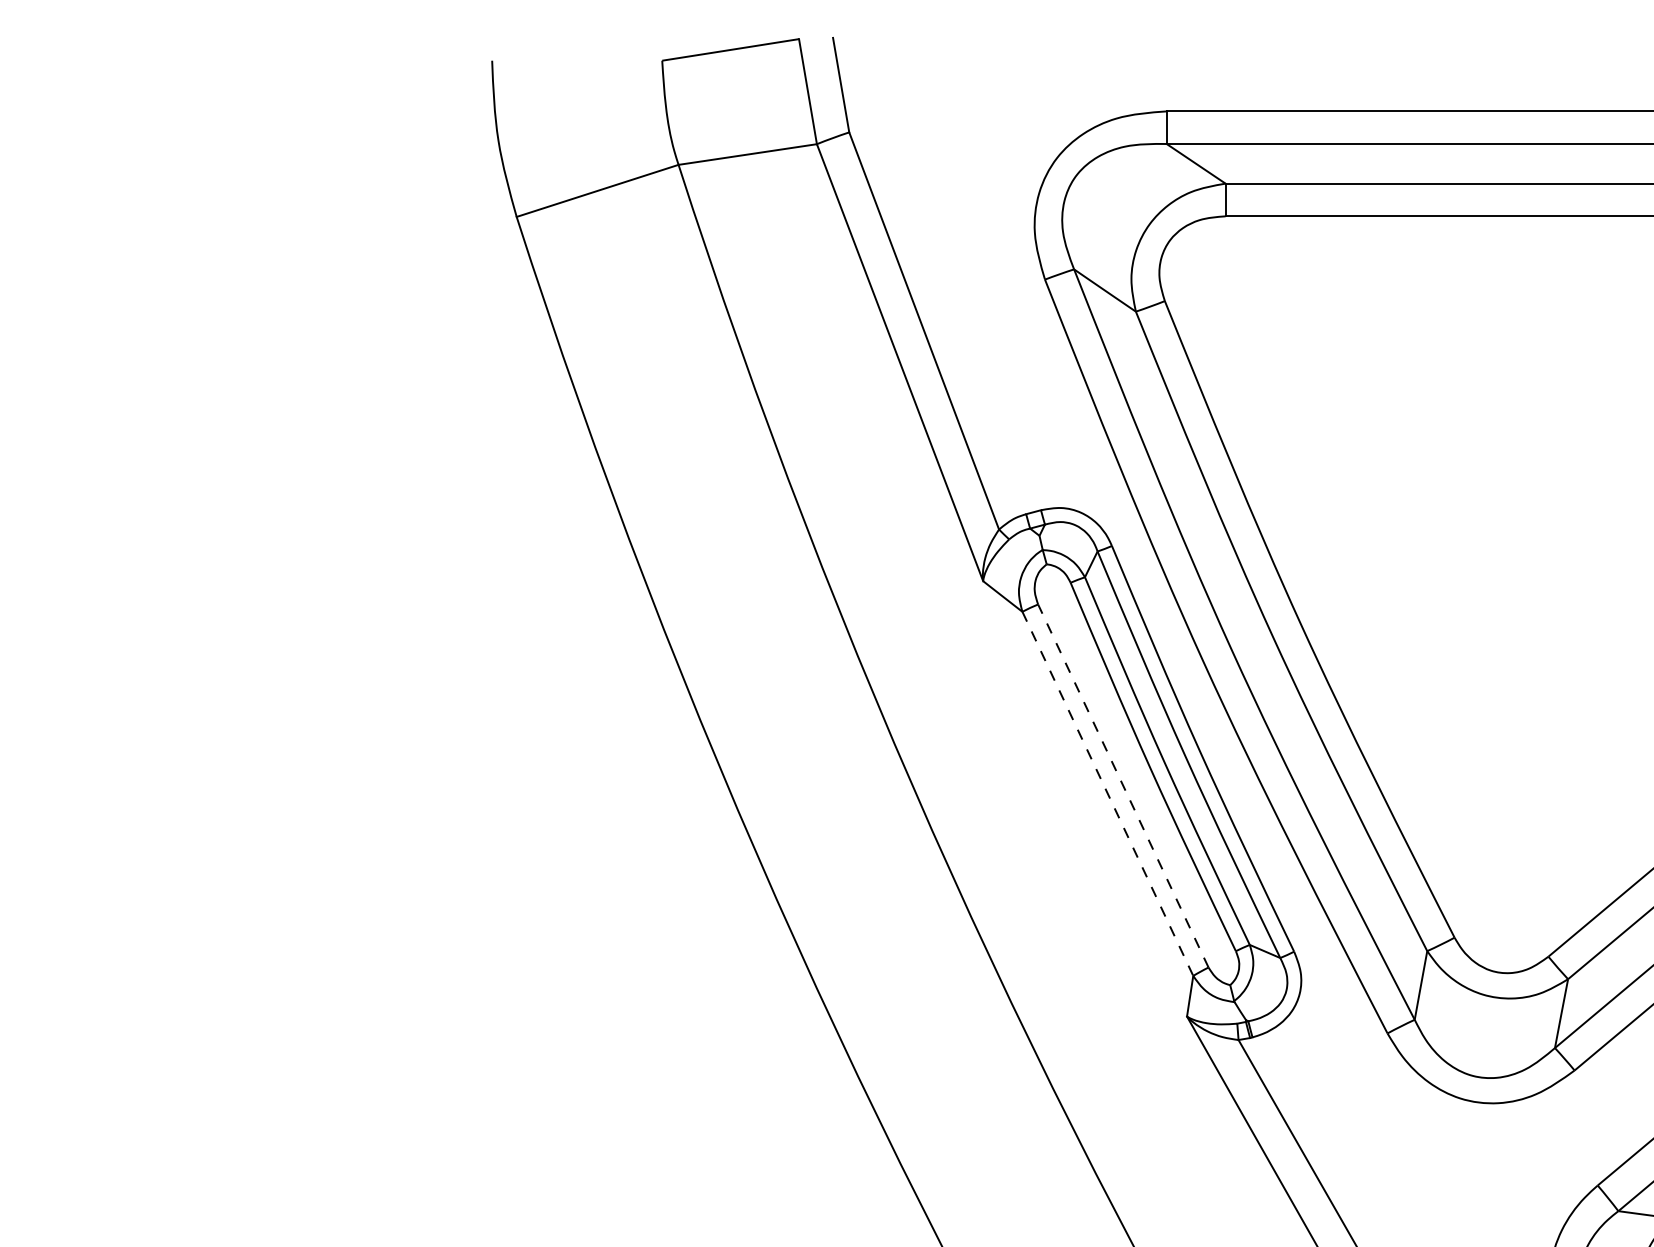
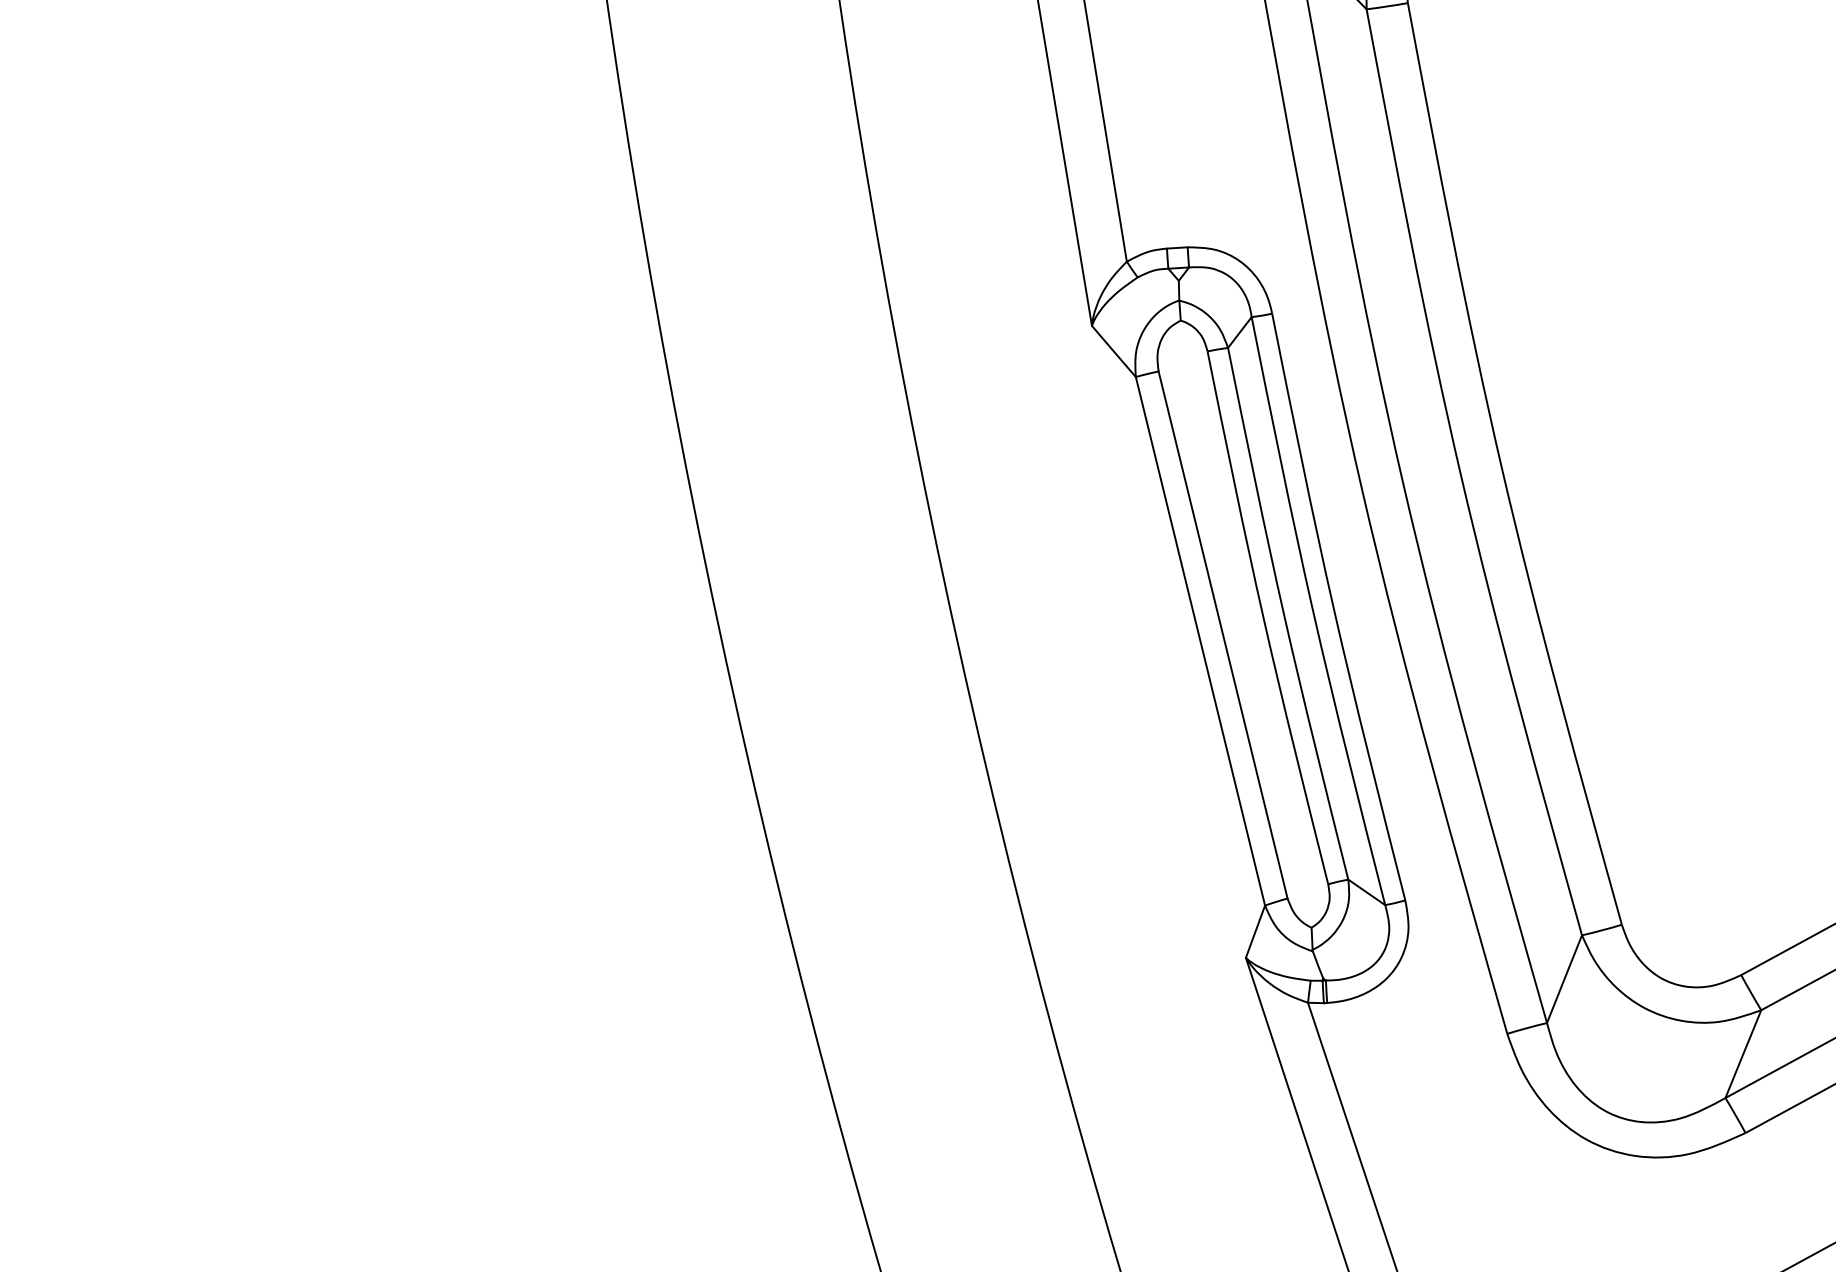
line: (1123, 786) -> (1223, 635), dashed -> solid
line: (1108, 794) -> (1201, 642), dashed -> solid

